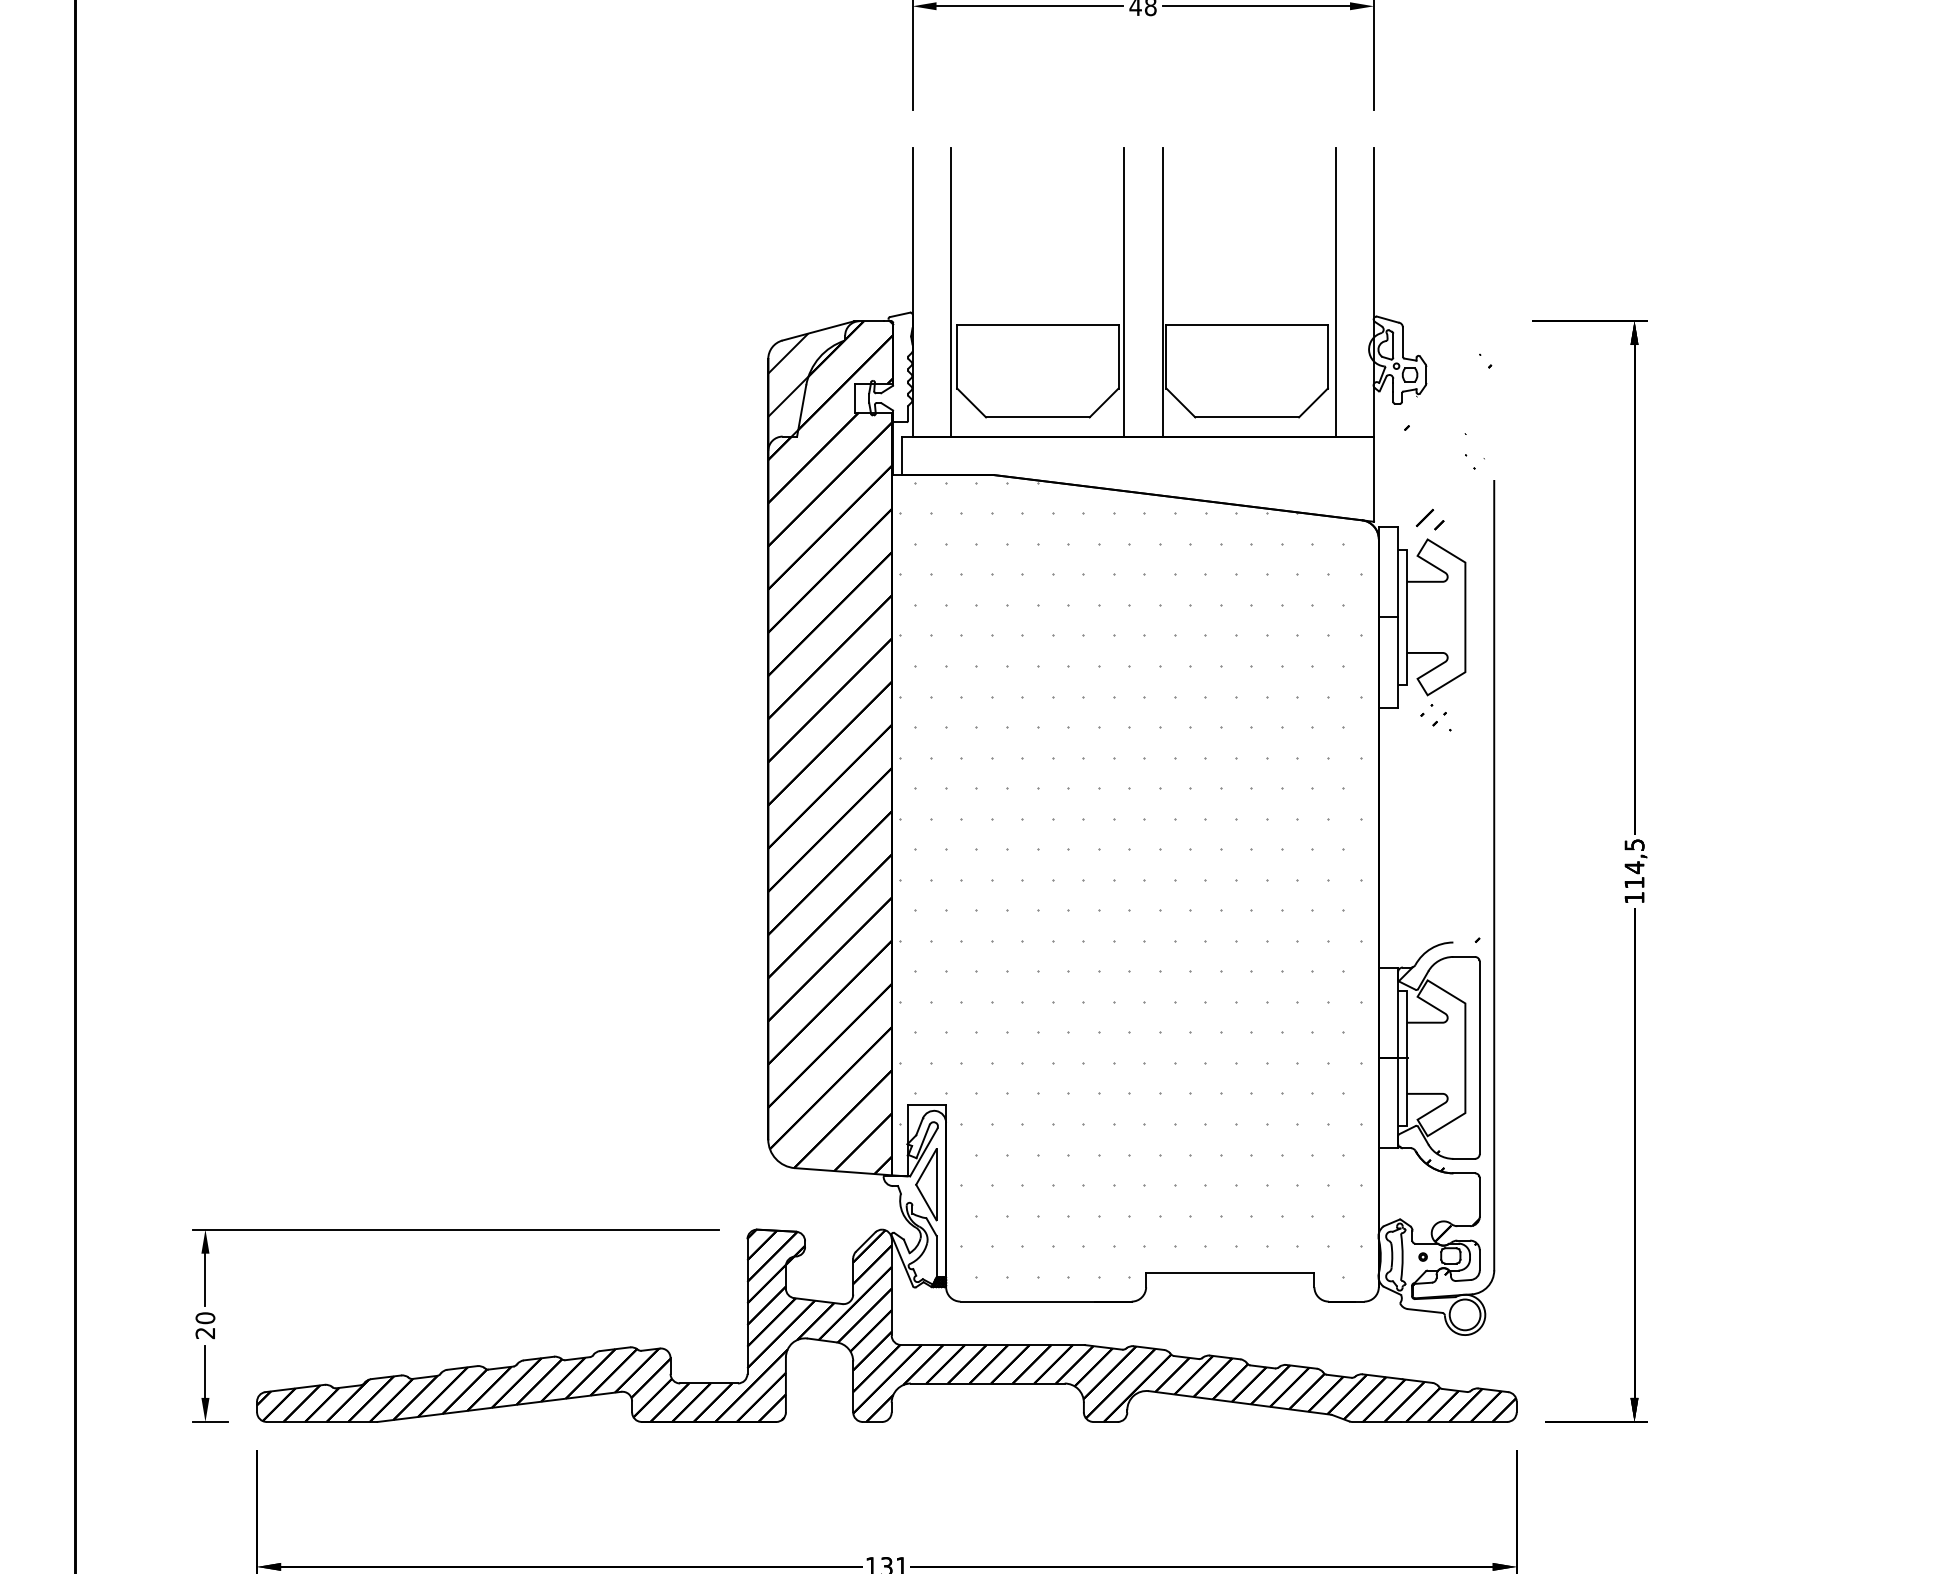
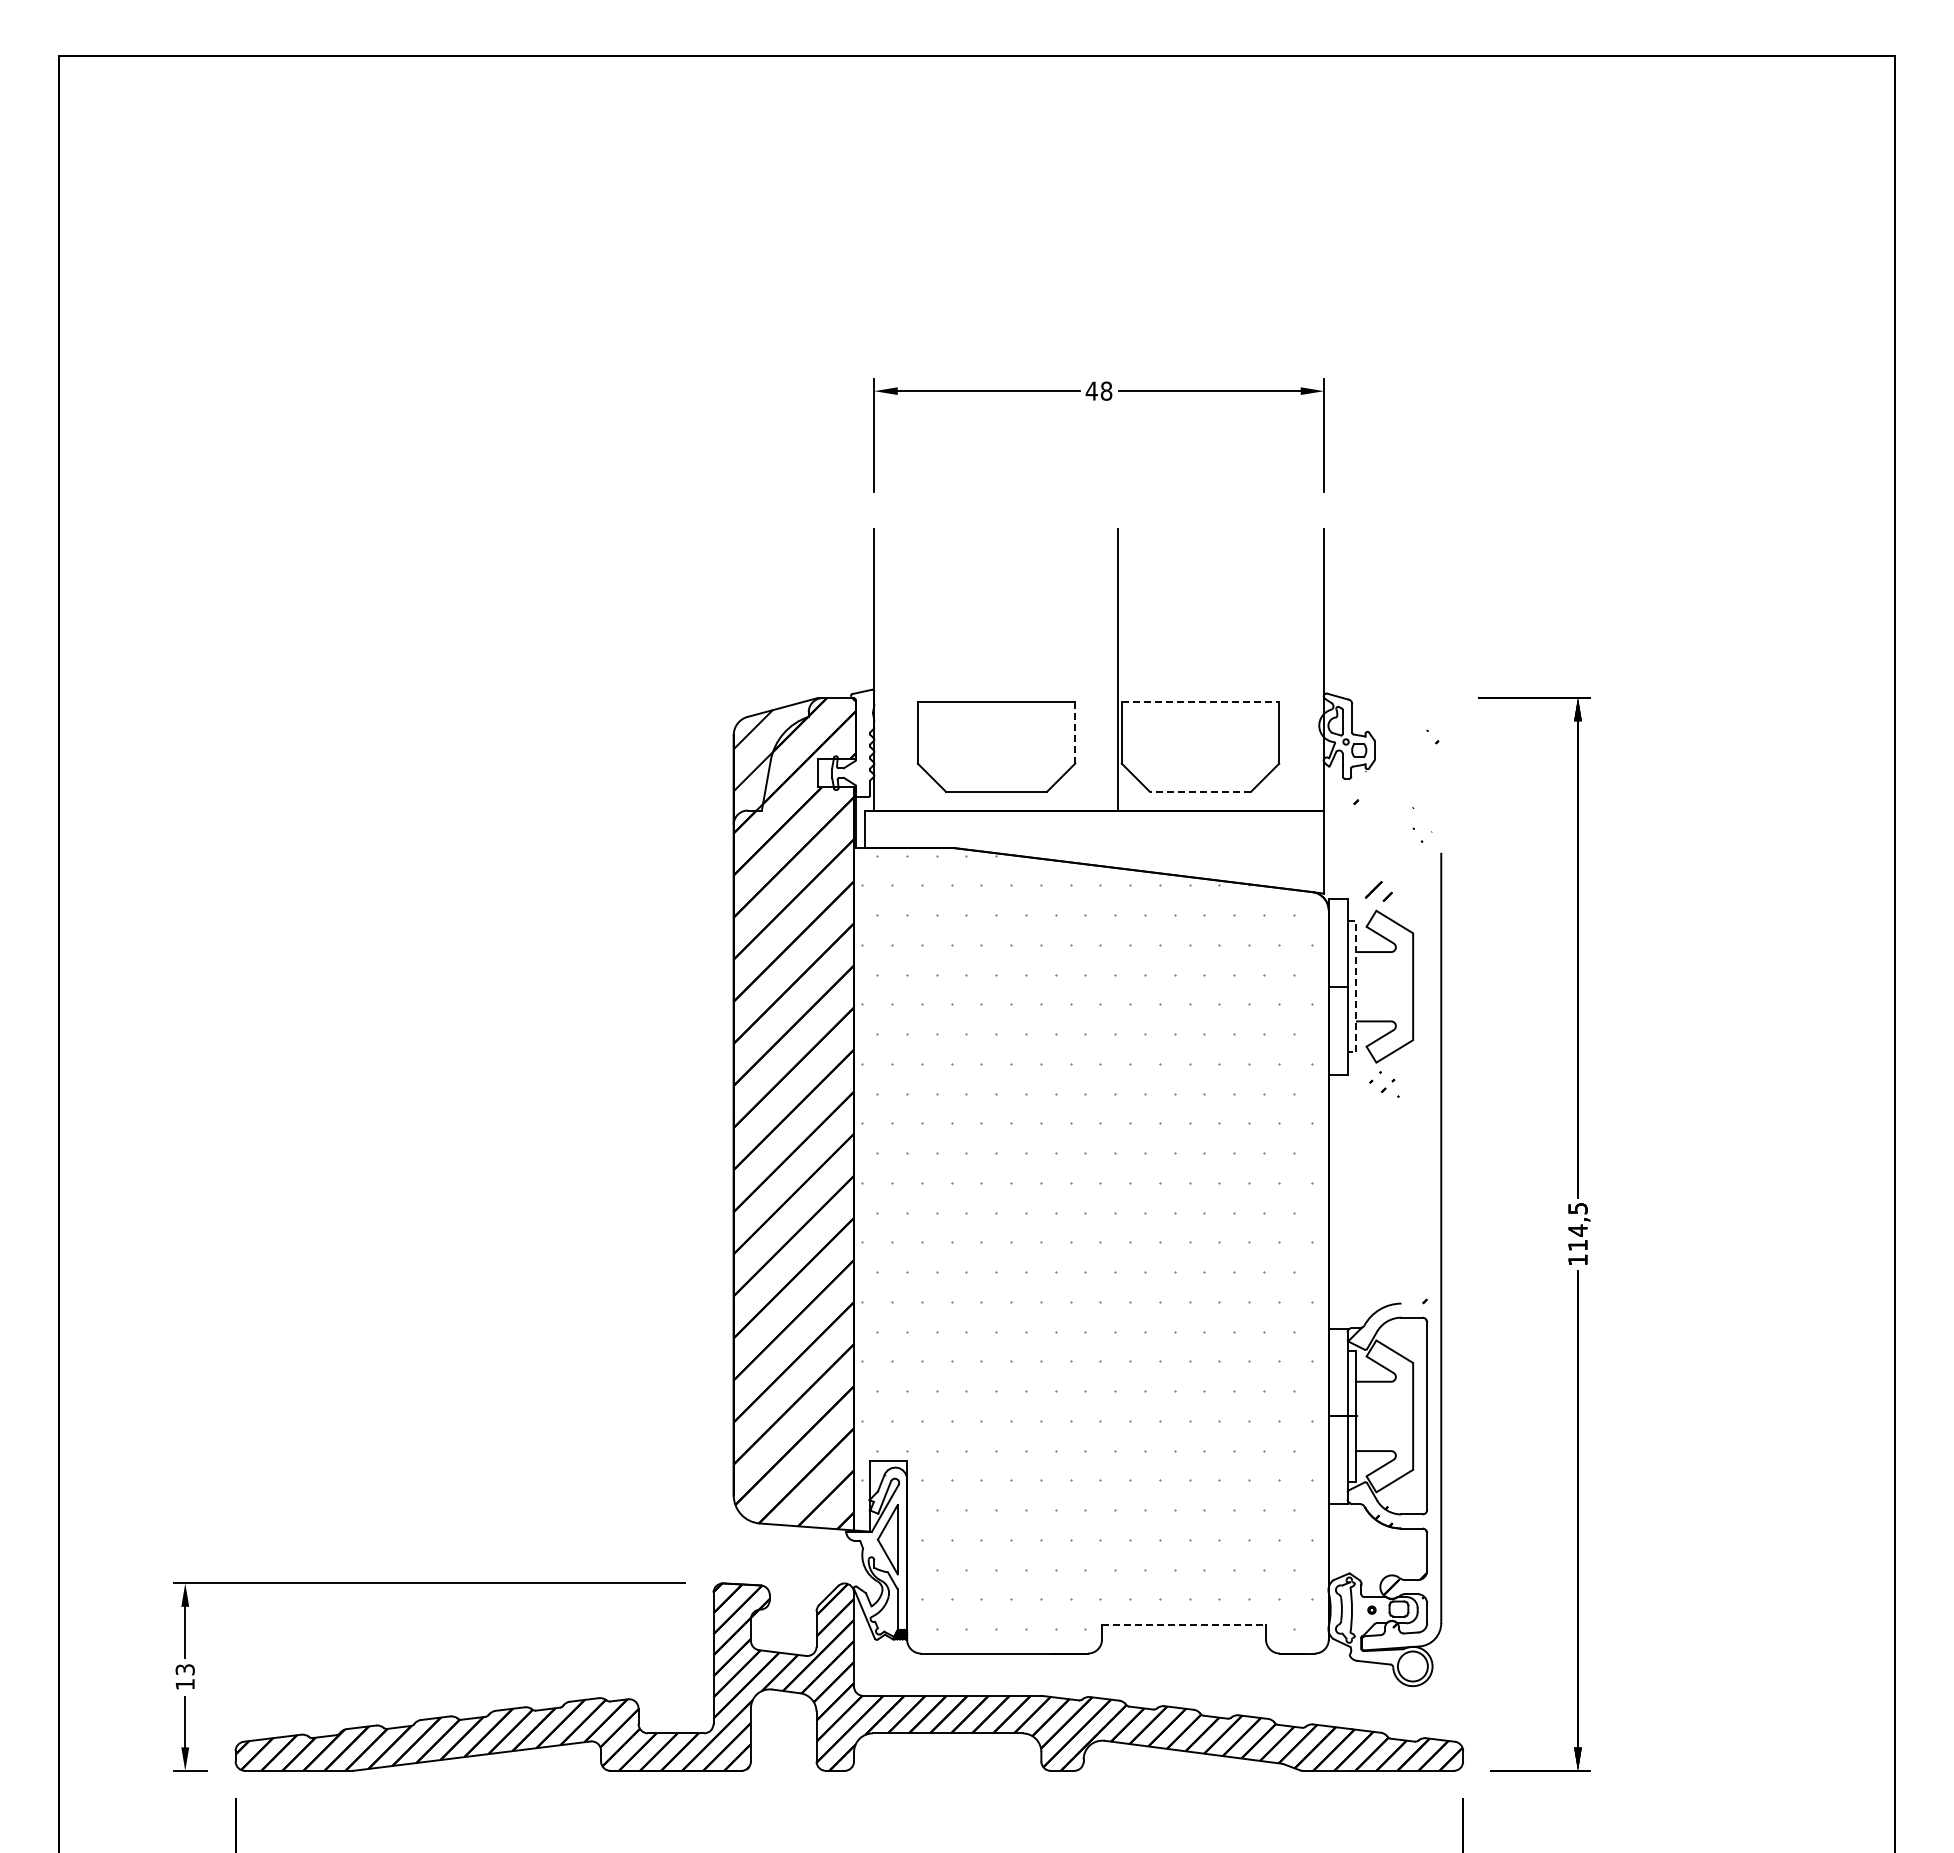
line: (950, 291) -> (911, 669), removed
line: (1124, 291) -> (1080, 669), removed
line: (1335, 291) -> (1286, 669), removed
line: (1247, 325) -> (1200, 702), solid -> dashed
line: (1118, 356) -> (1075, 732), solid -> dashed
line: (1247, 417) -> (1200, 791), solid -> dashed
line: (1406, 617) -> (1355, 986), solid -> dashed
line: (1230, 1272) -> (1184, 1625), solid -> dashed
text: (204, 1326) -> (184, 1677), 20 -> 13

